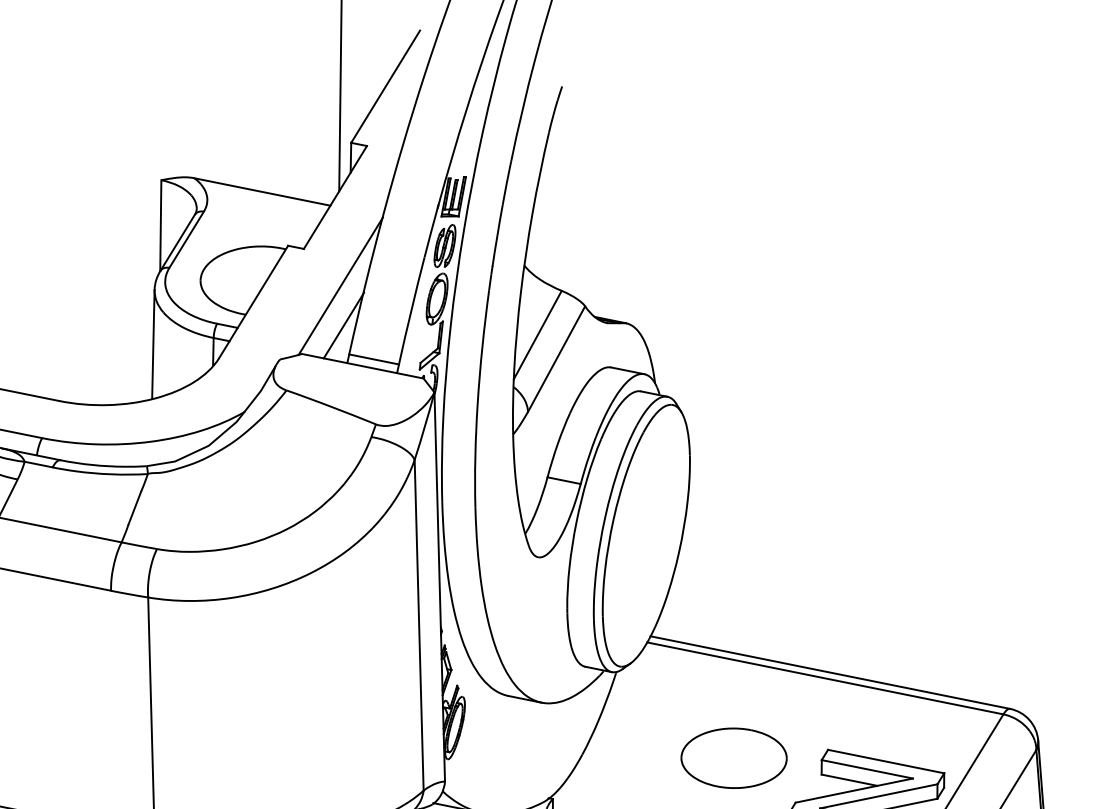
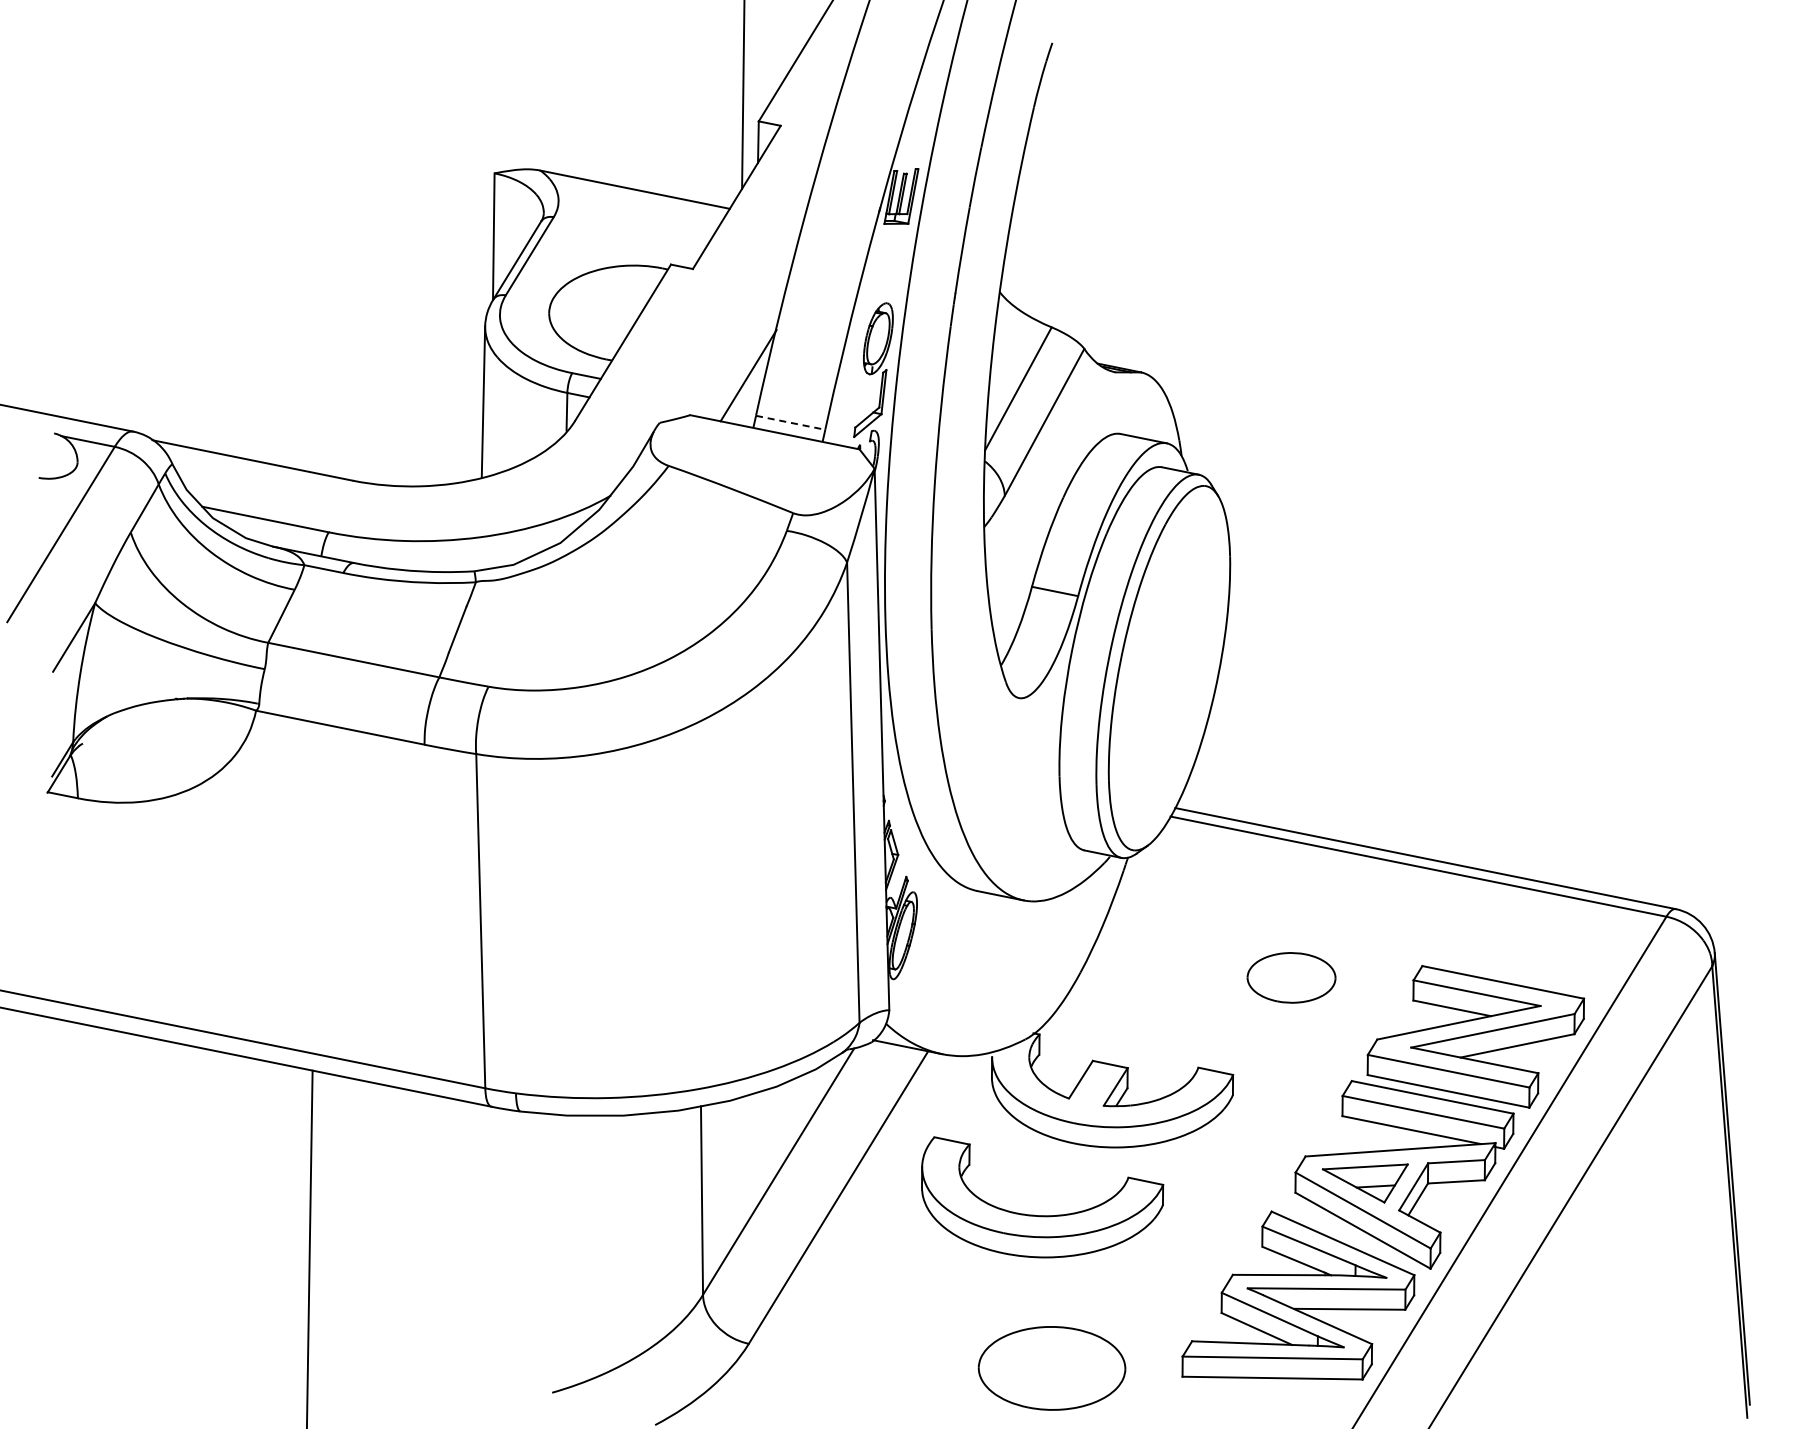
part: (444, 245) -> (888, 264), removed
line: (340, 285) -> (744, 320), removed
line: (374, 359) -> (791, 422), solid -> dashed
part: (734, 758) -> (1291, 977), size x0.6

